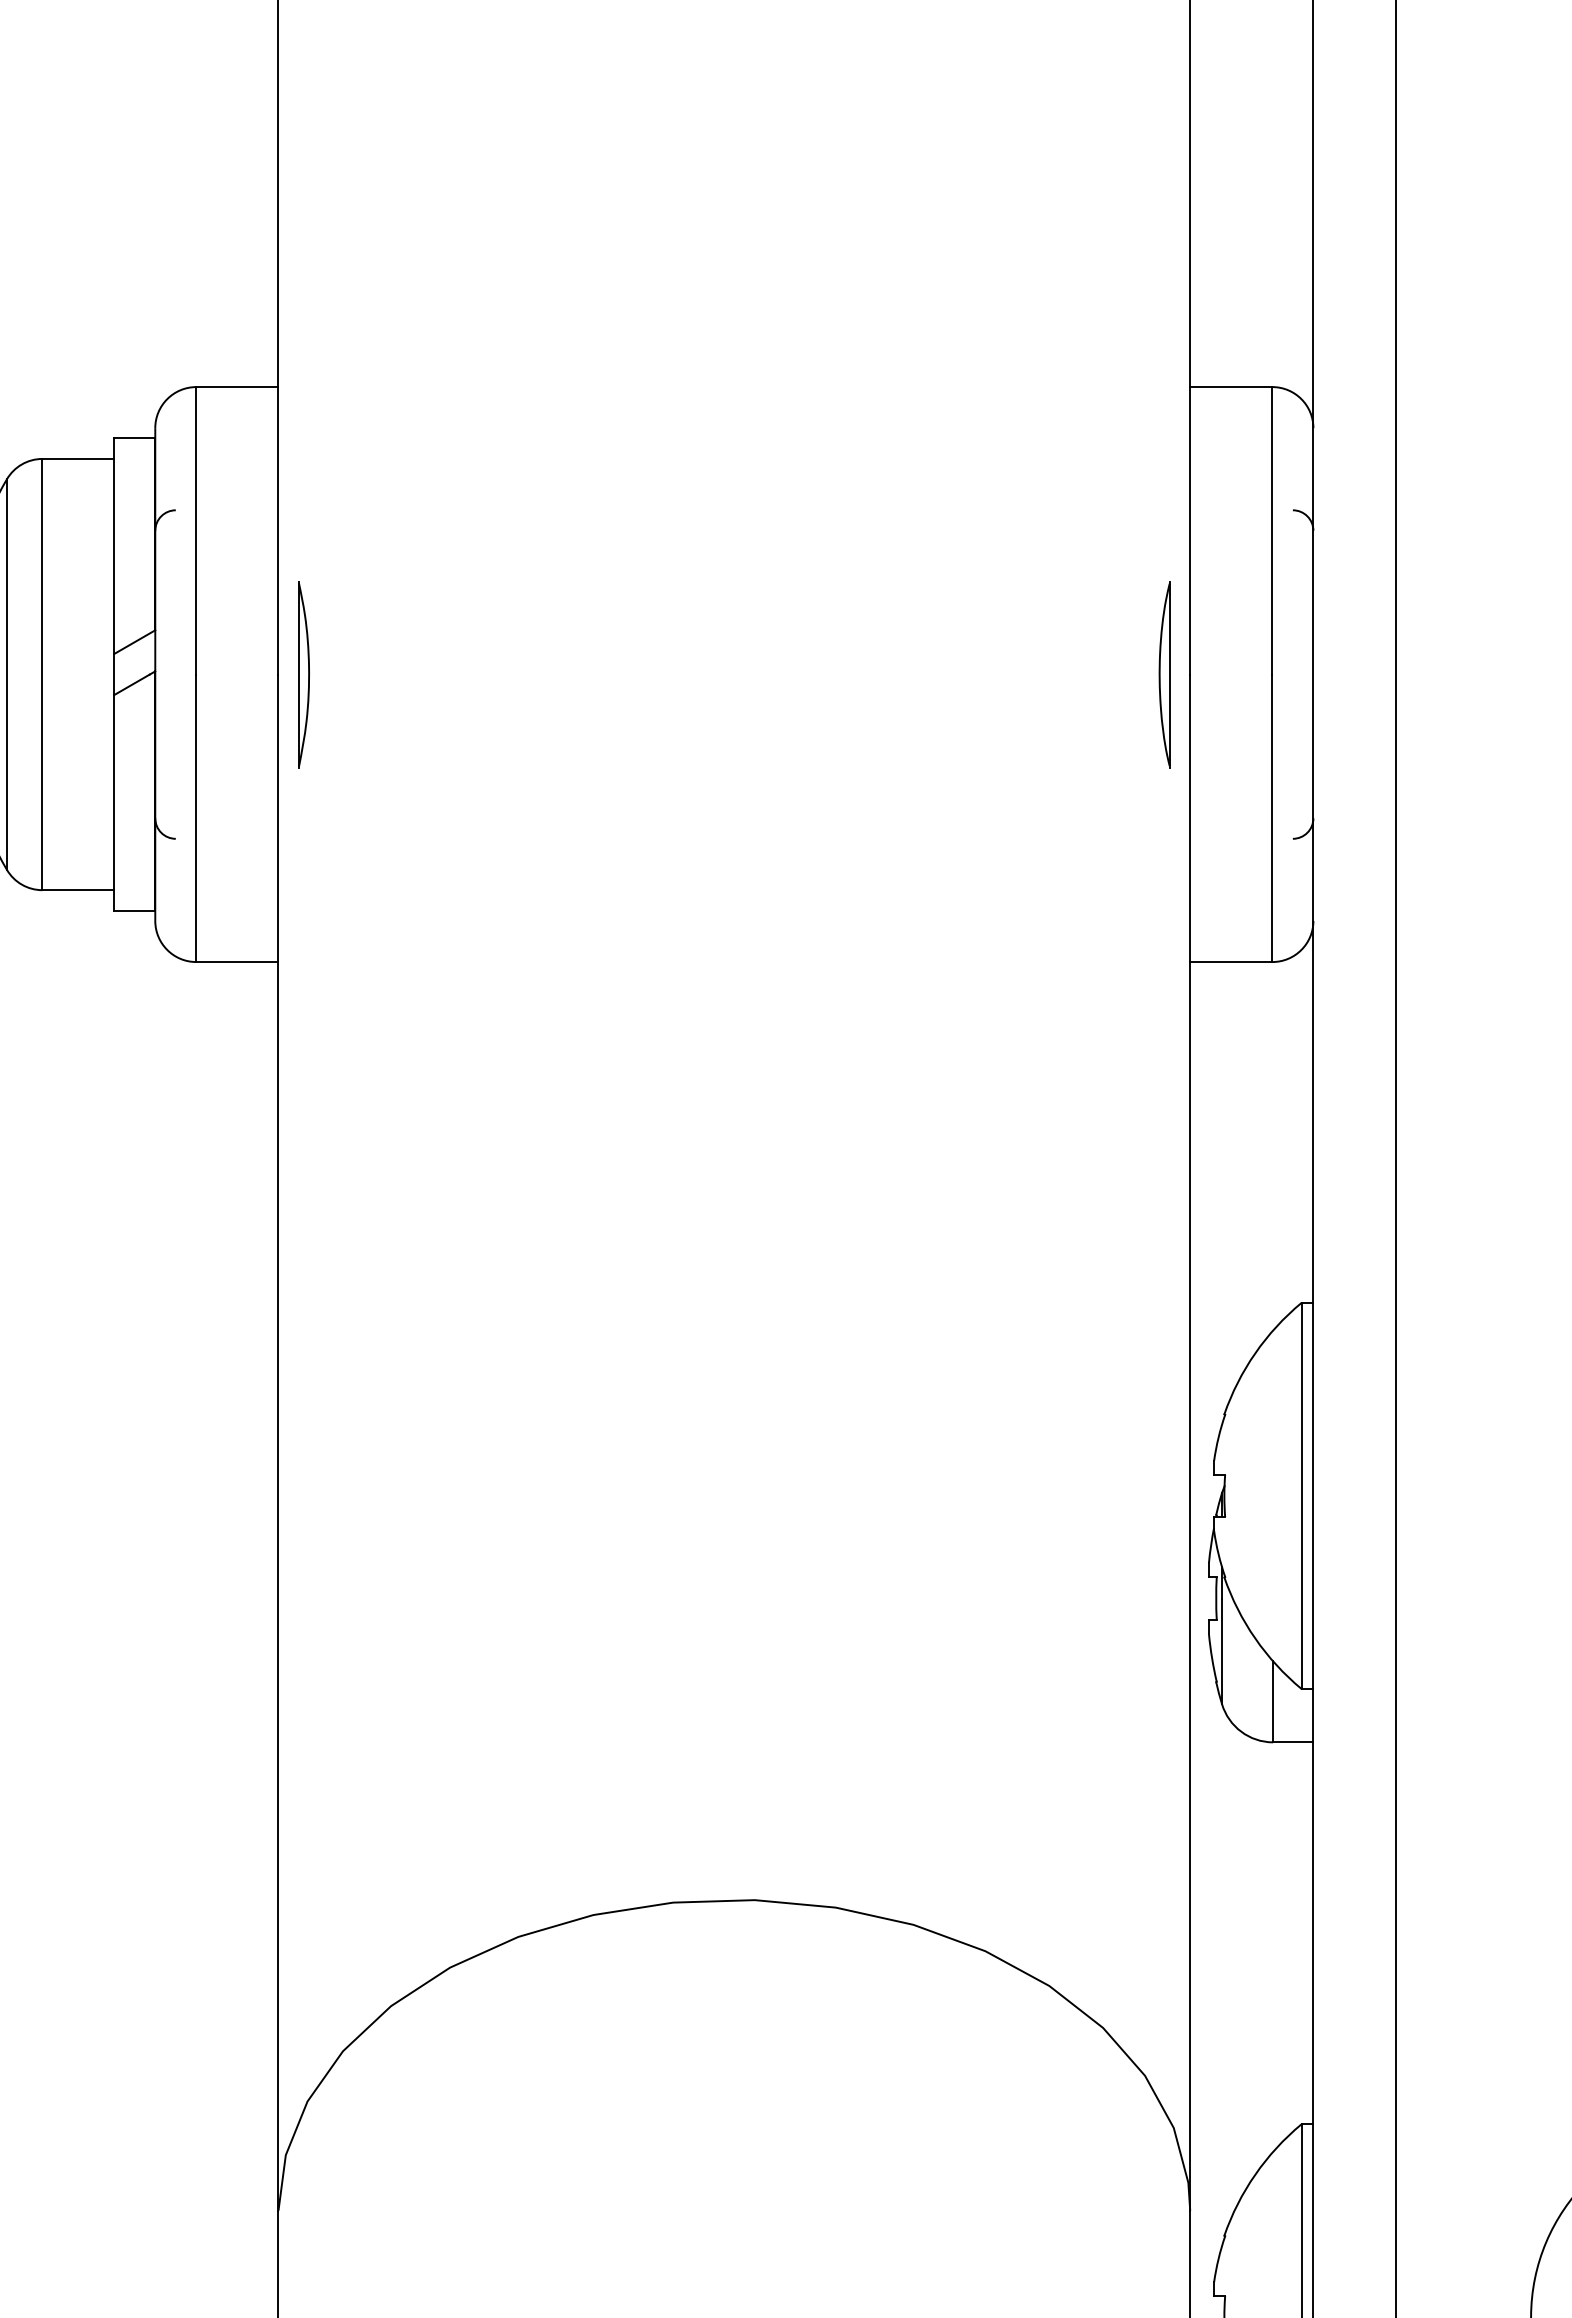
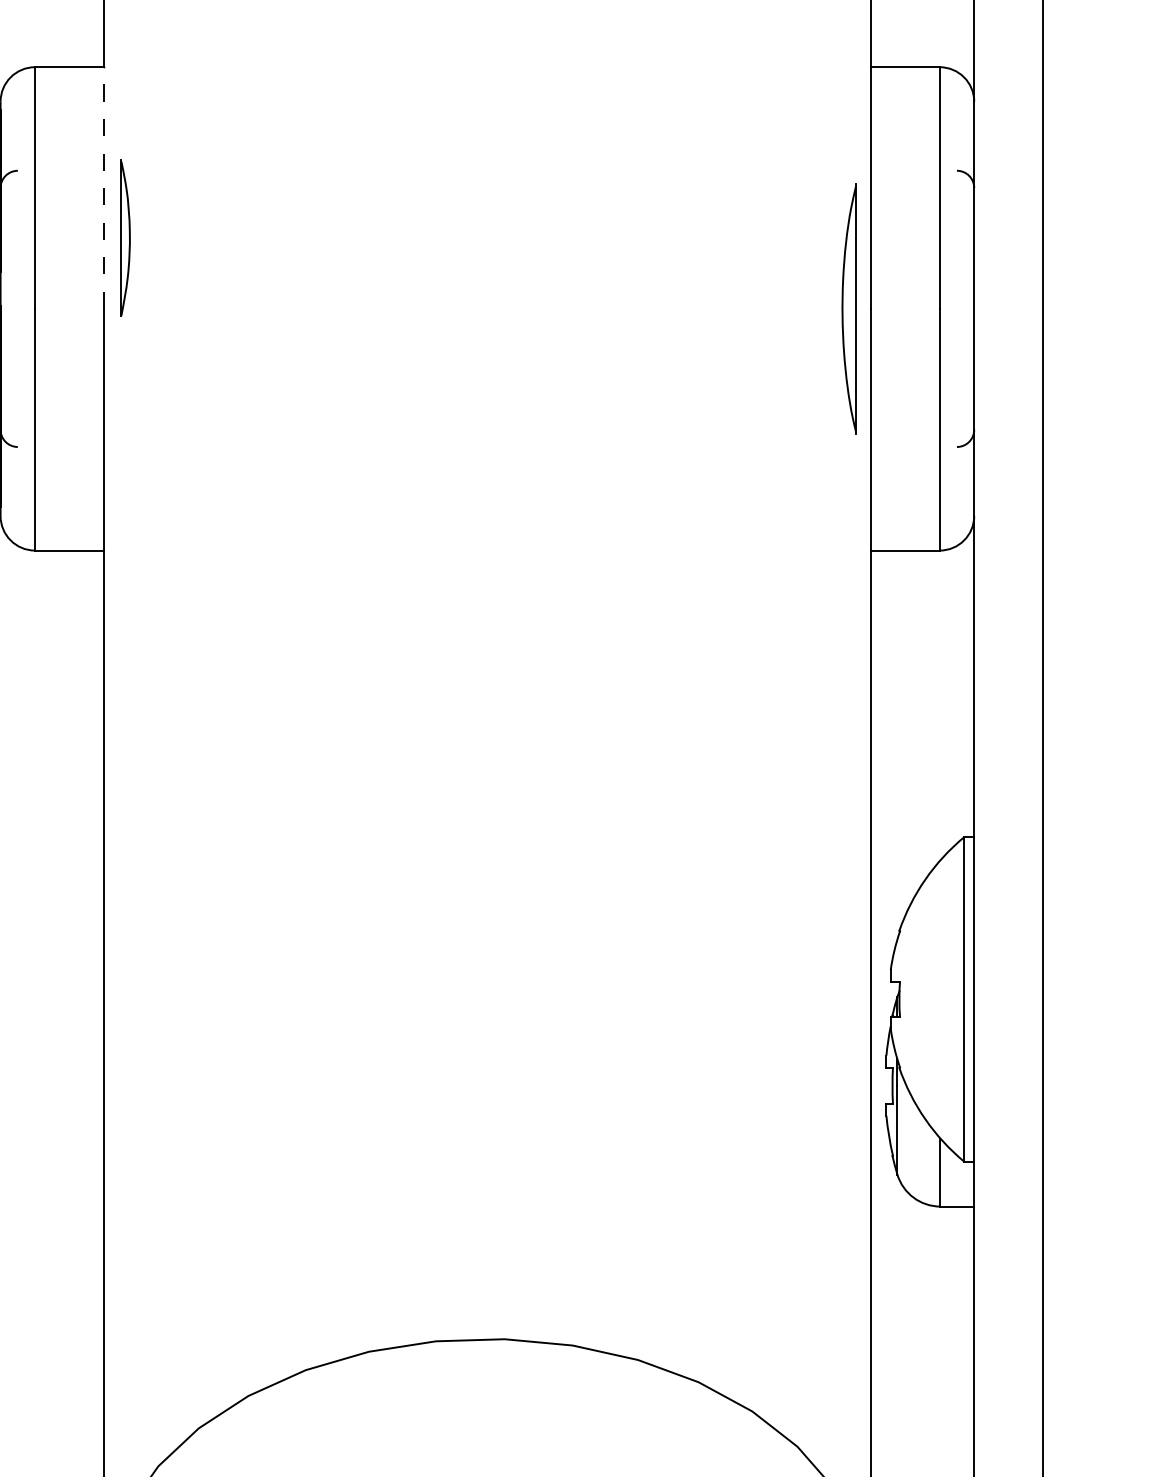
line: (278, 530) -> (104, 187), solid -> dashed
part: (303, 674) -> (125, 238), moved
part: (1164, 674) -> (849, 308), size x1.6

